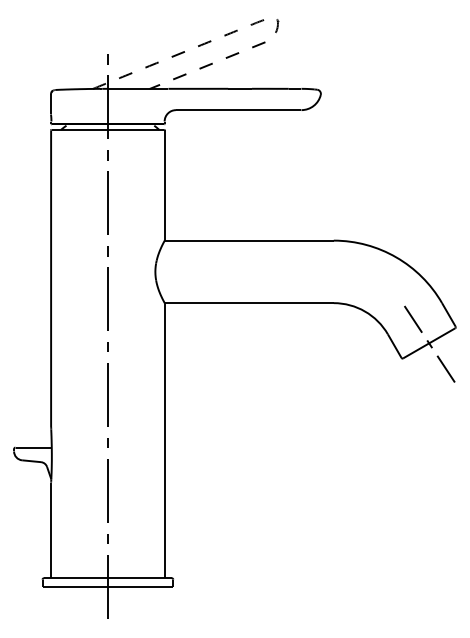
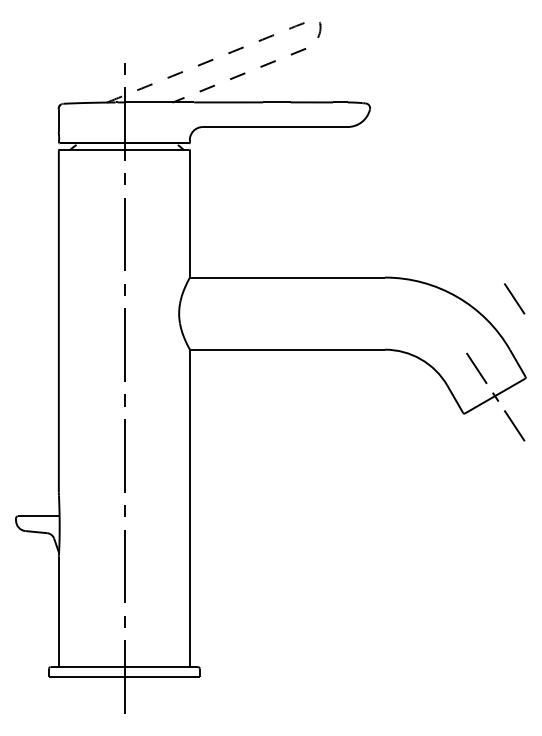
line: (446, 258) -> (514, 298), added

